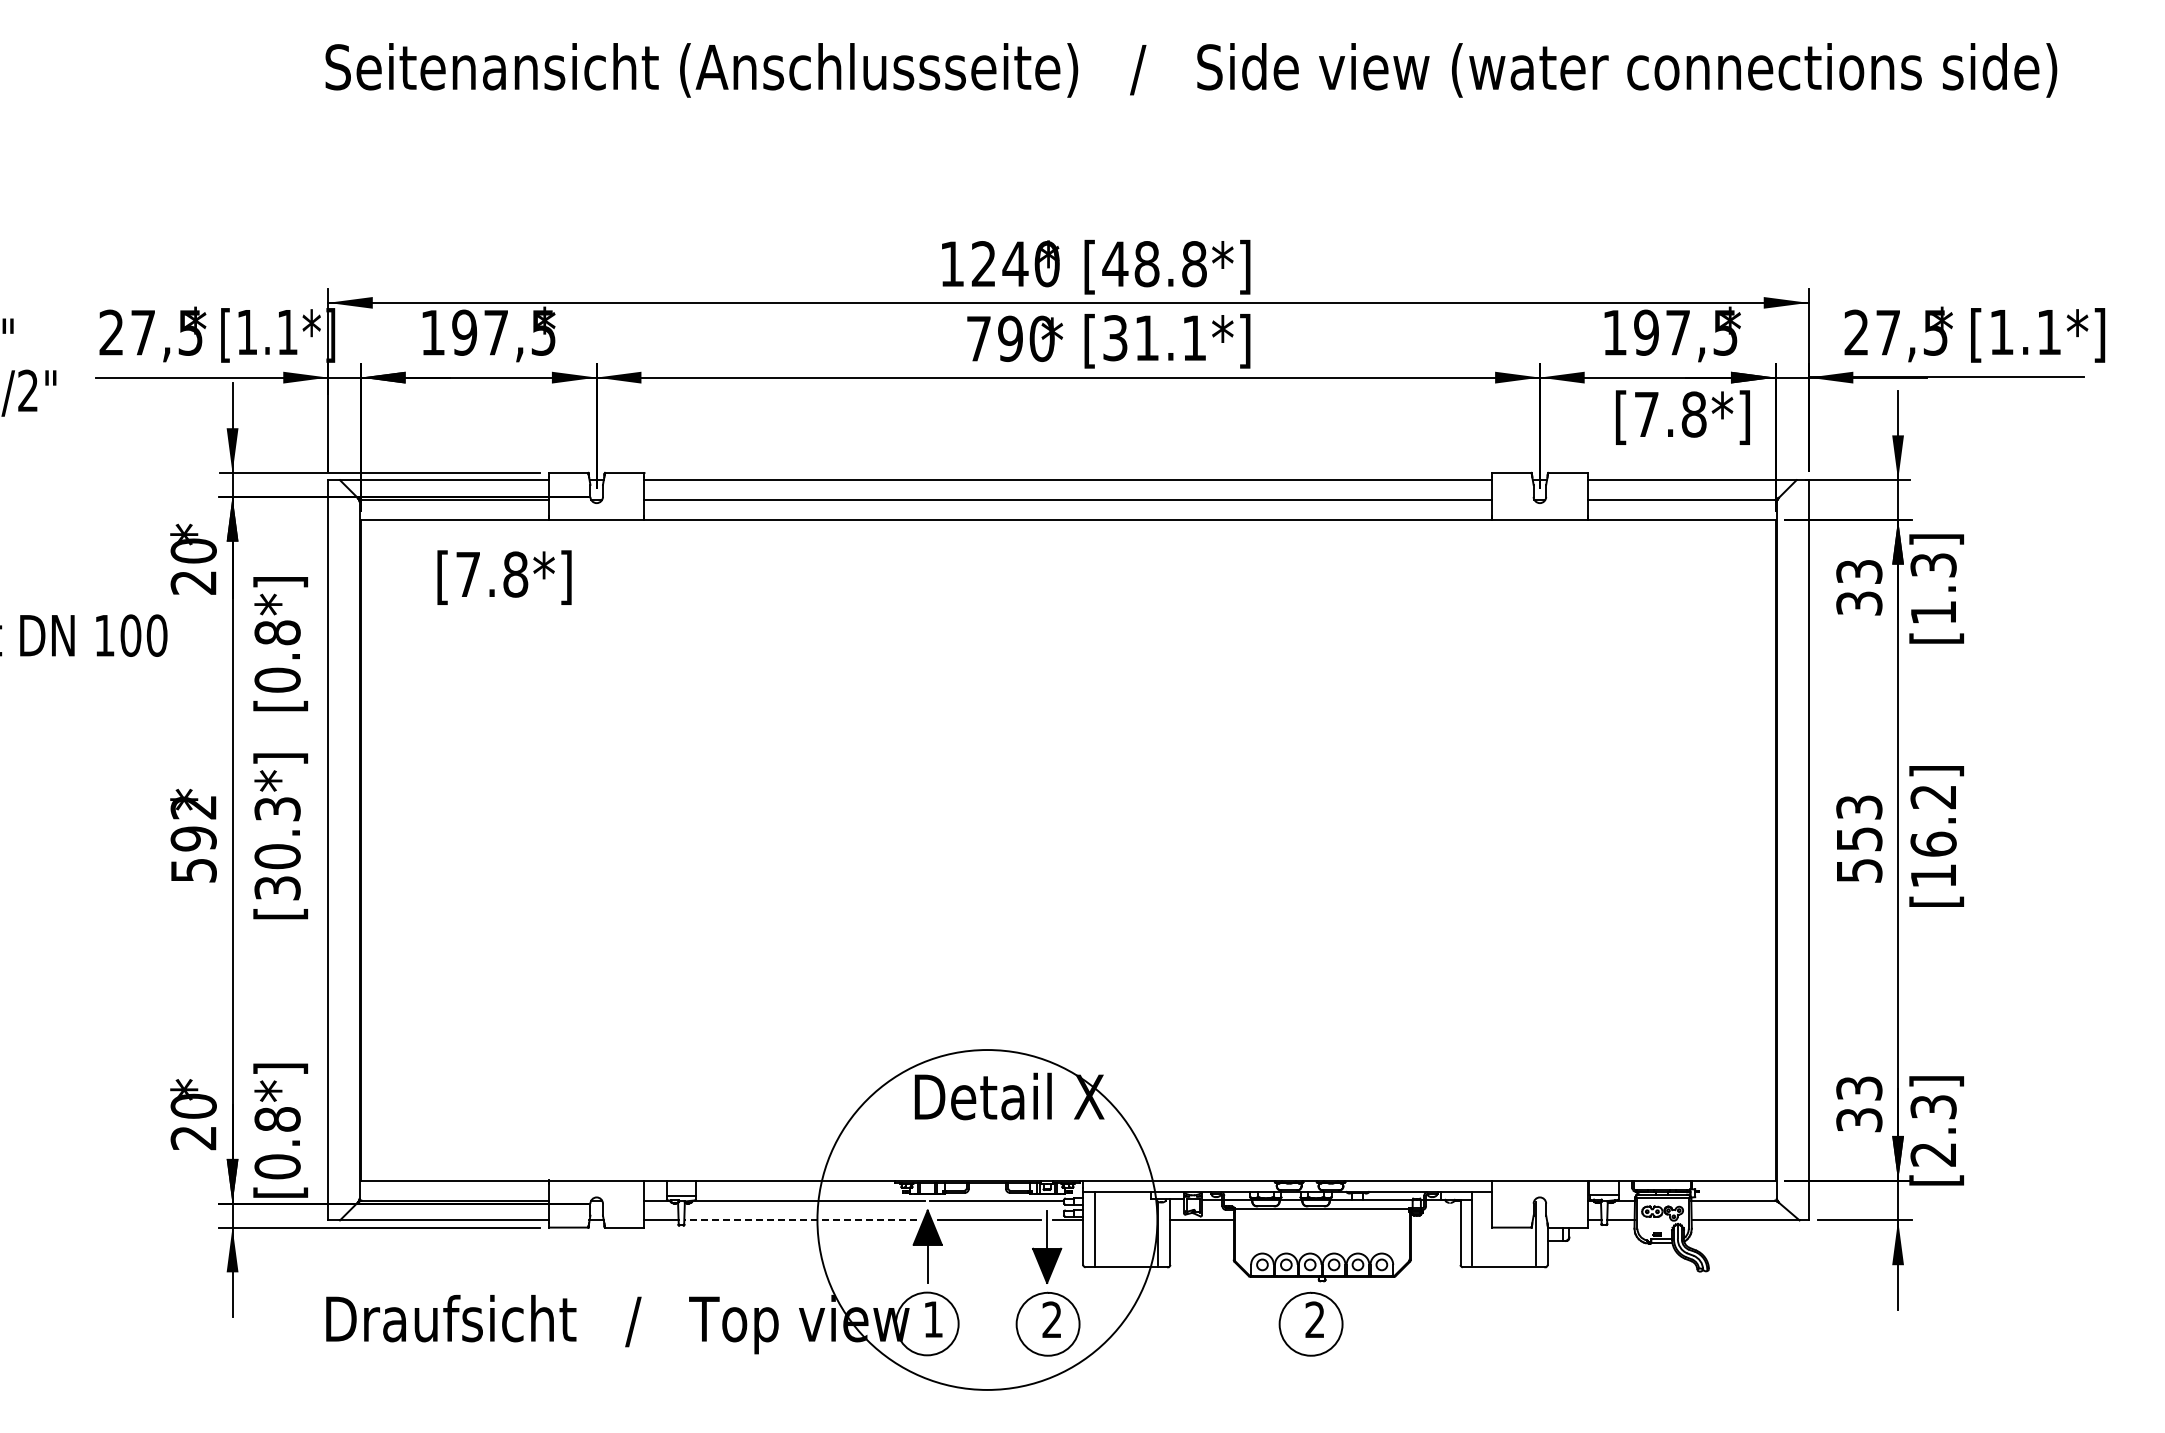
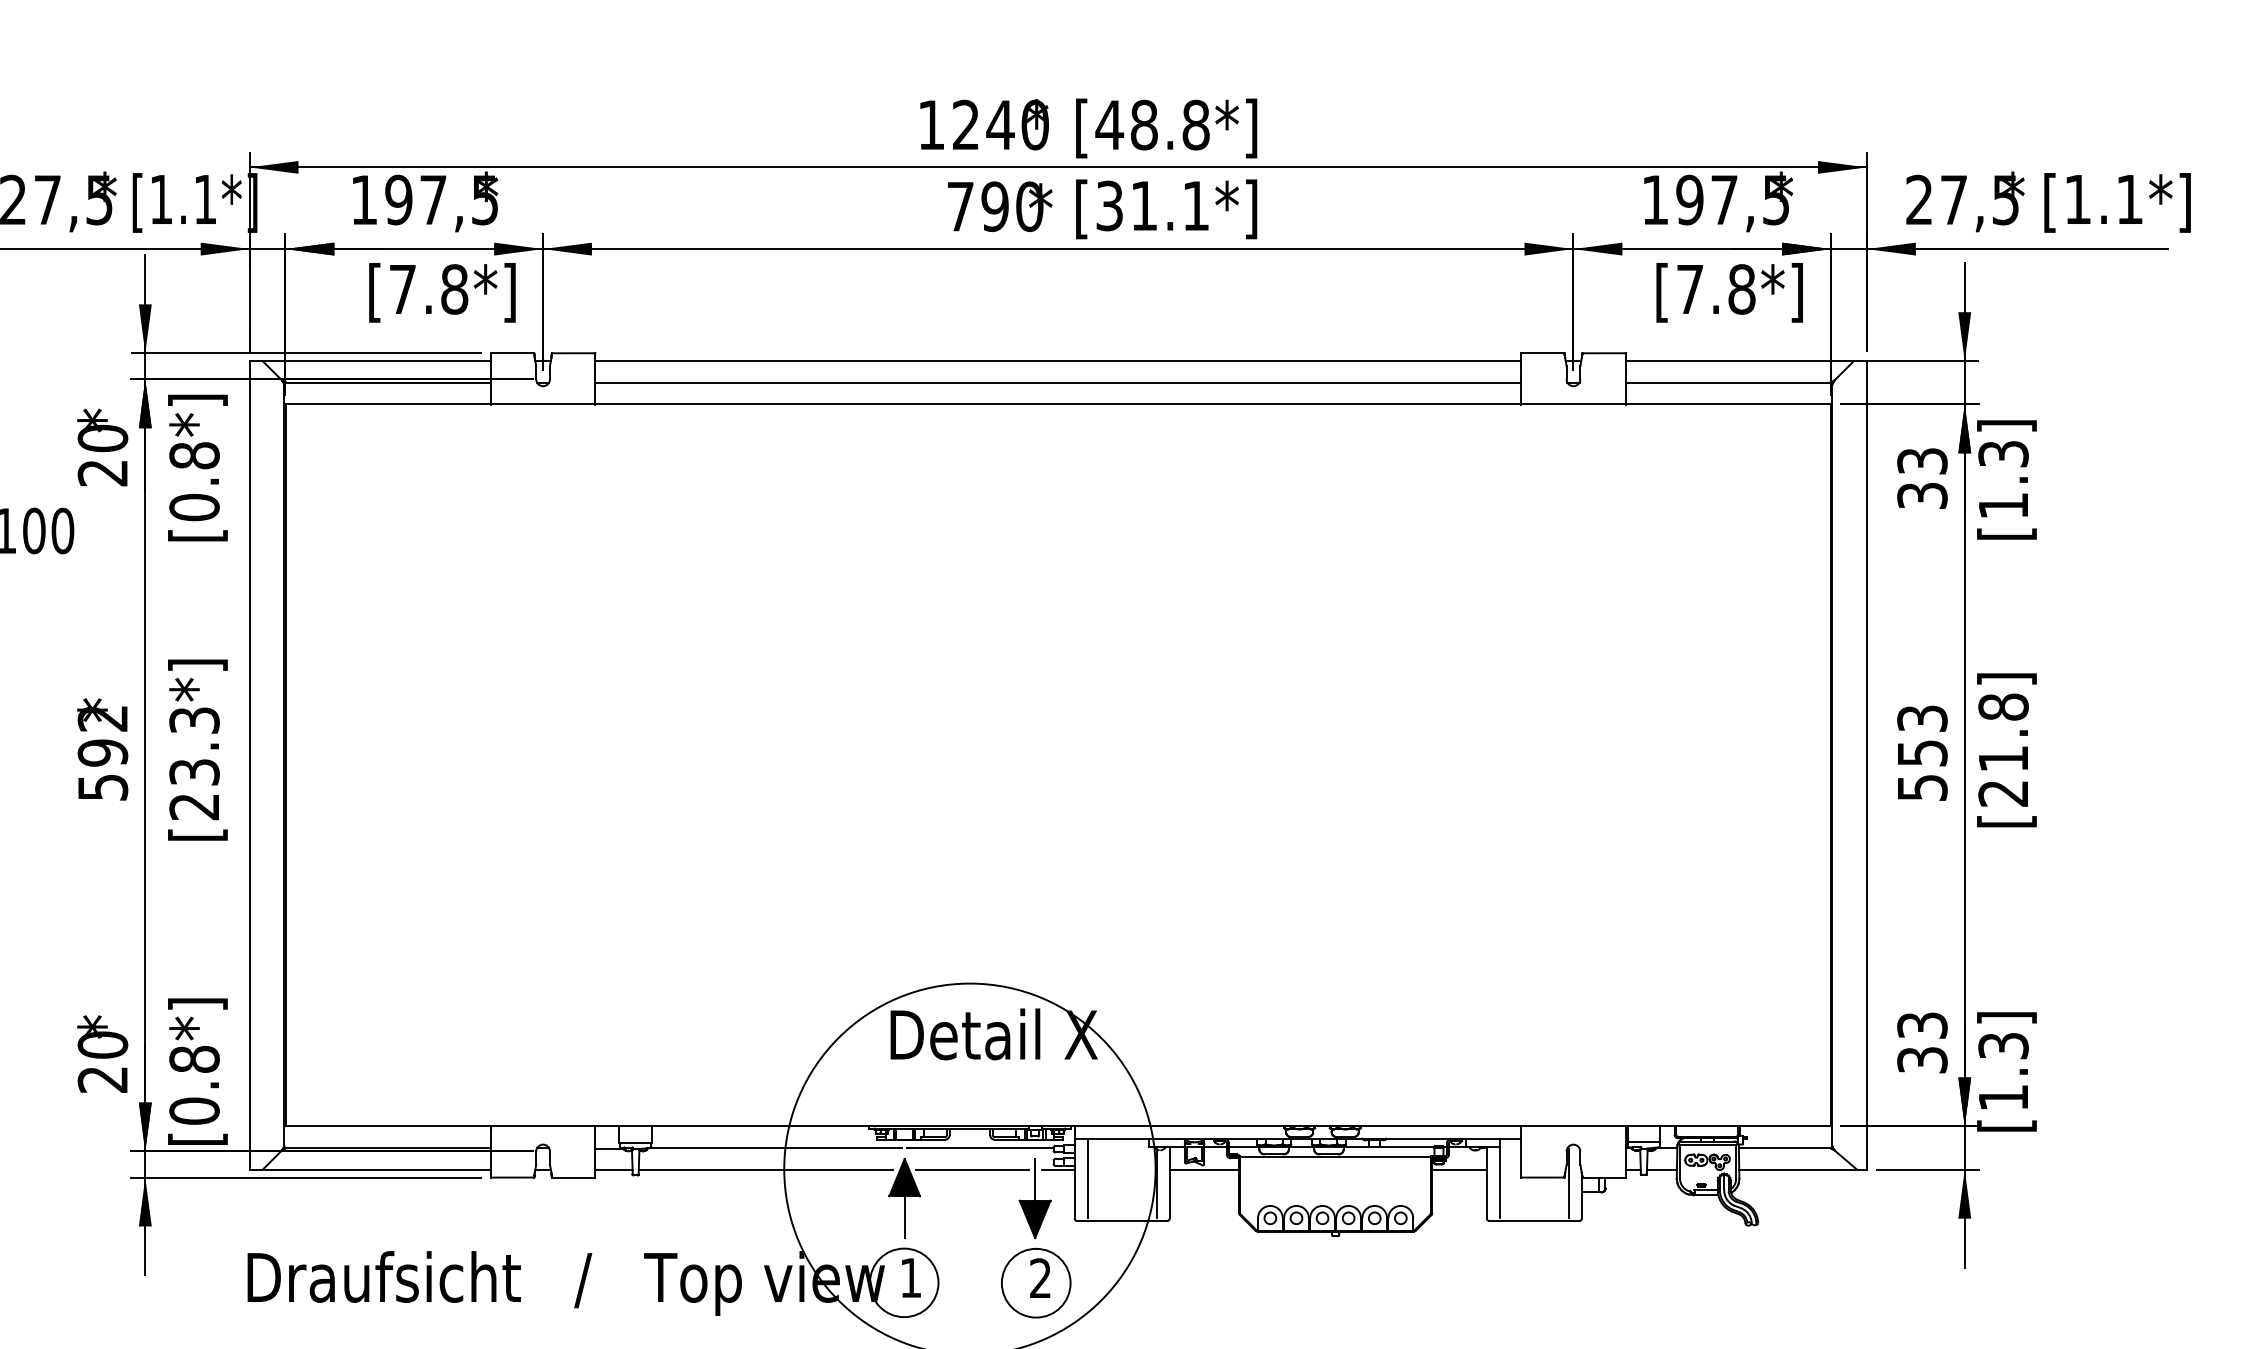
text: (504, 577) -> (442, 292), moved
text: (280, 644) -> (197, 468), moved
text: (1933, 836) -> (2003, 750), [16.2] -> [21.8]
text: (277, 872) -> (194, 789), [30.3*] -> [23.3*]
text: (1932, 1154) -> (2002, 1097), [2.3] -> [1.3]
line: (800, 1220) -> (765, 1169), dashed -> solid
line: (1435, 1220) -> (1459, 1169), added
part: (1310, 1323) -> (1322, 1282), removed

